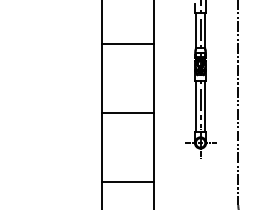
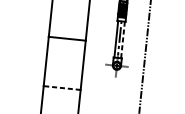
line: (205, 106) -> (123, 40), solid -> dashed
line: (127, 181) -> (61, 87), solid -> dashed

